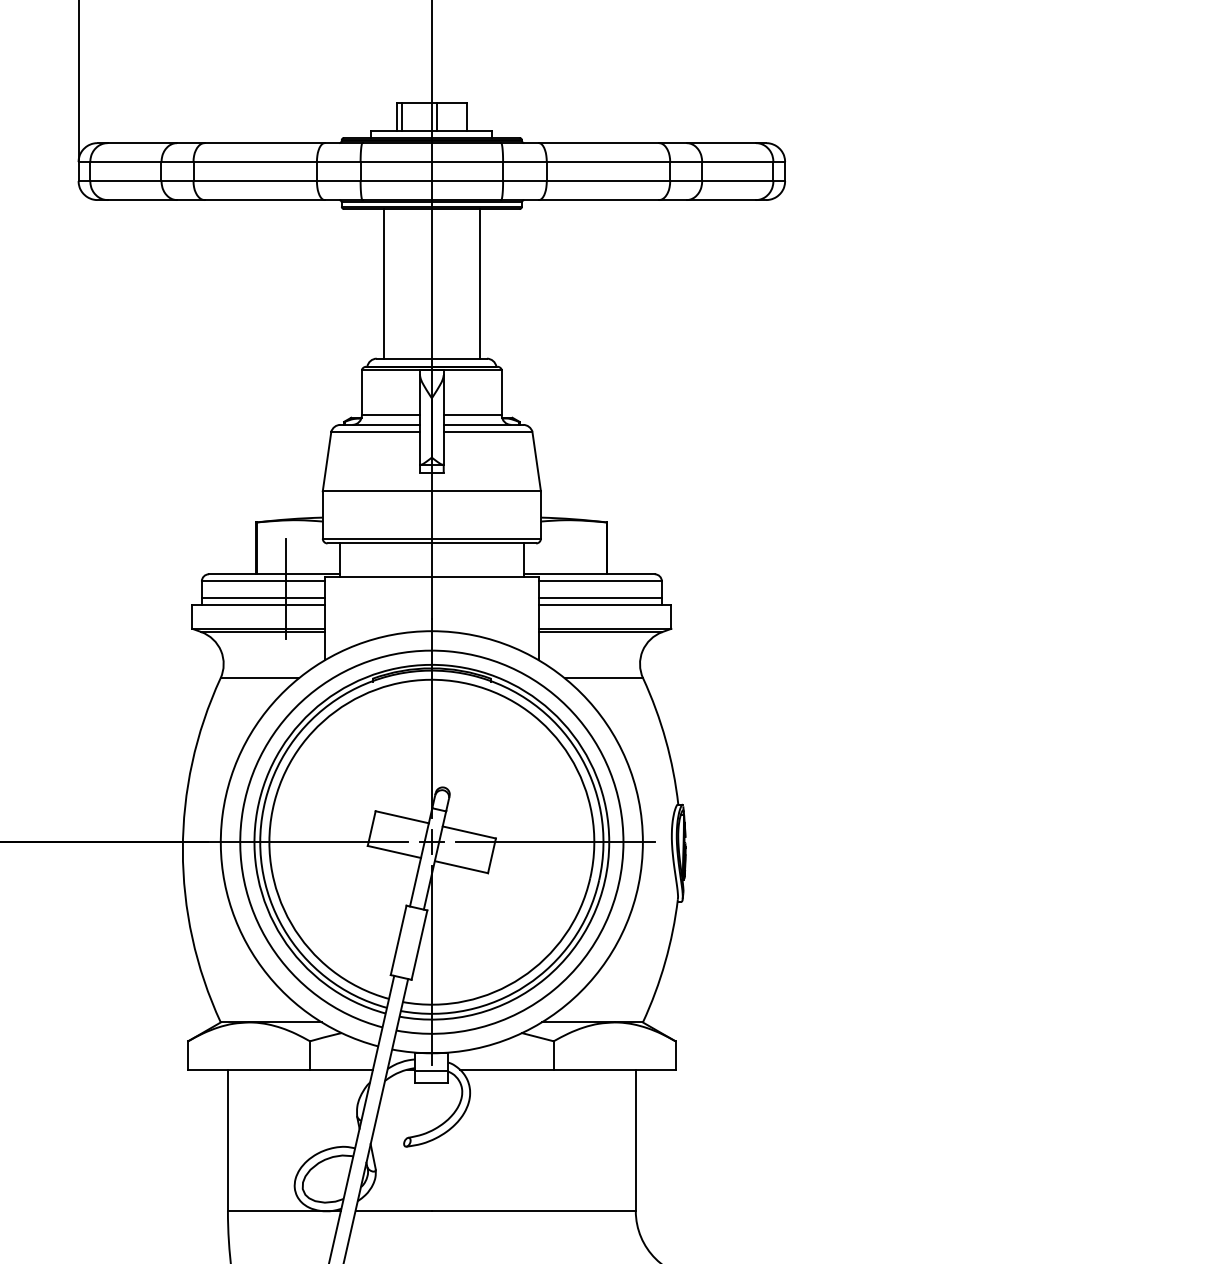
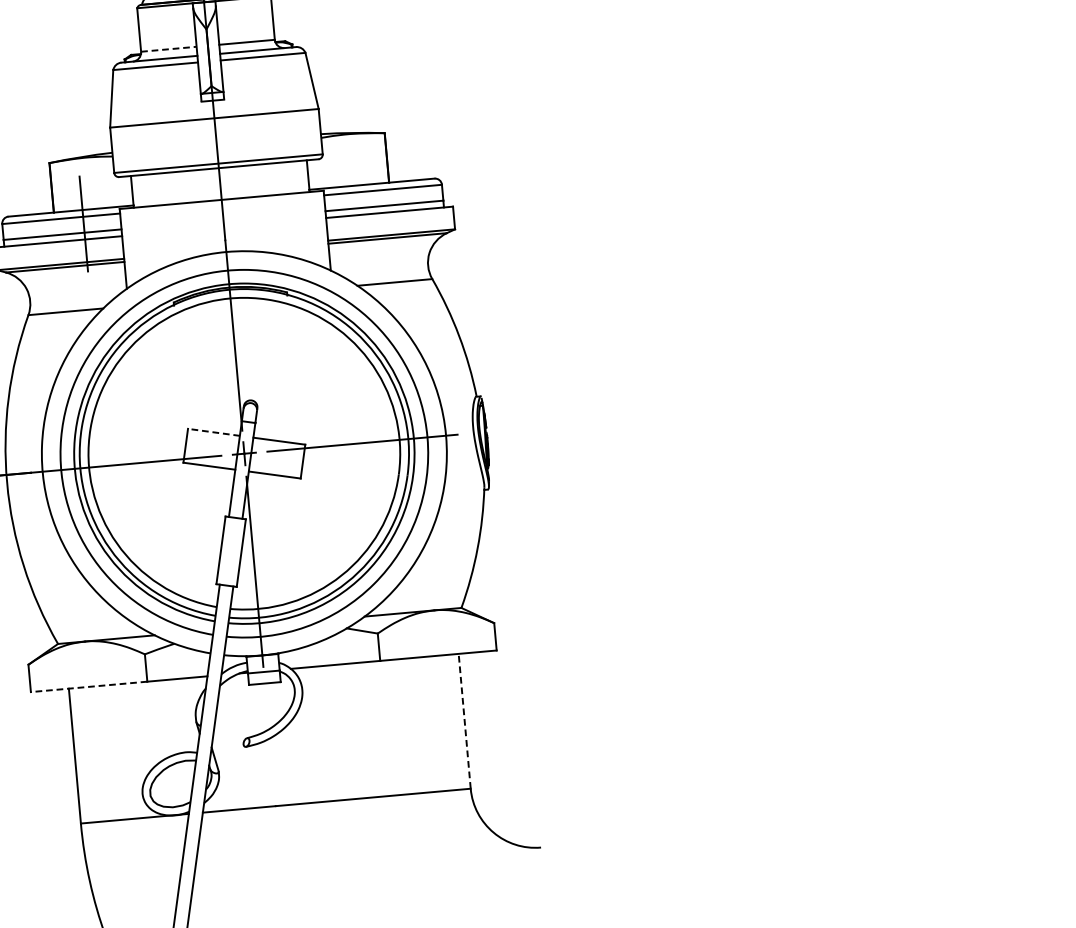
line: (391, 415) -> (169, 49), solid -> dashed
line: (401, 817) -> (213, 432), solid -> dashed
line: (249, 1069) -> (89, 686), solid -> dashed
line: (635, 1140) -> (464, 721), solid -> dashed

